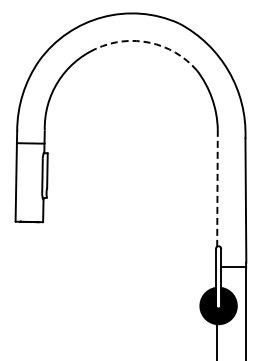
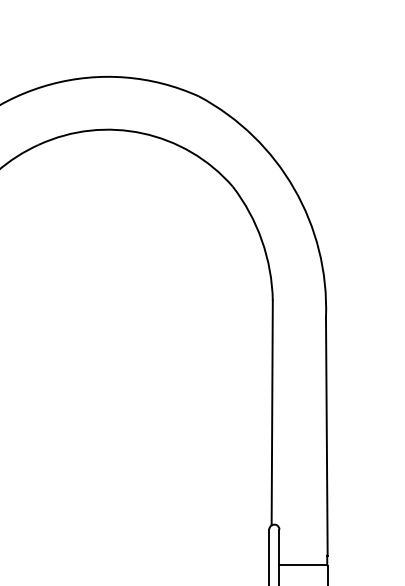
arc: (150, 42) -> (143, 132), dashed -> solid
line: (217, 188) -> (272, 413), dashed -> solid

